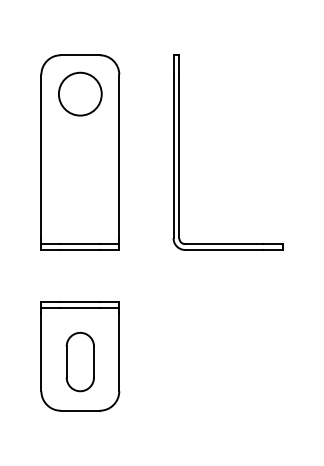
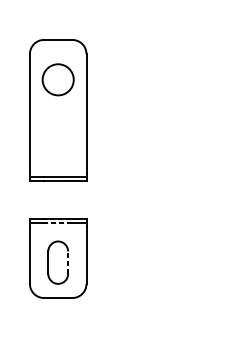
circle: (80, 93) -> (58, 79), moved
part: (179, 152) -> (130, 110), removed
line: (79, 307) -> (57, 223), solid -> dashed
line: (93, 362) -> (67, 263), solid -> dashed

